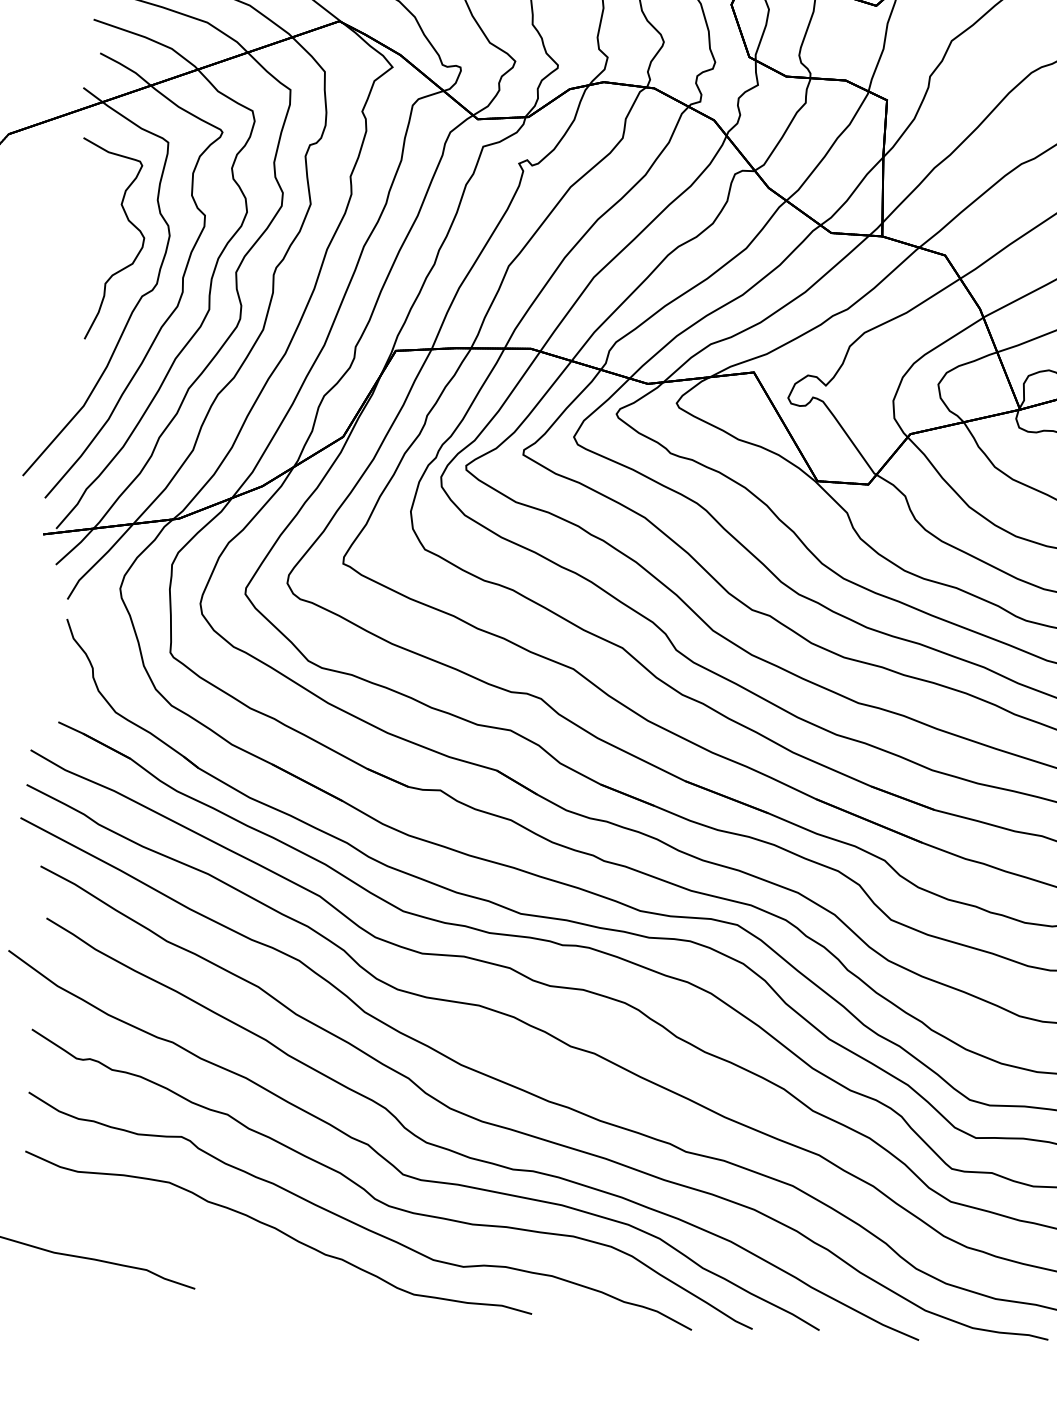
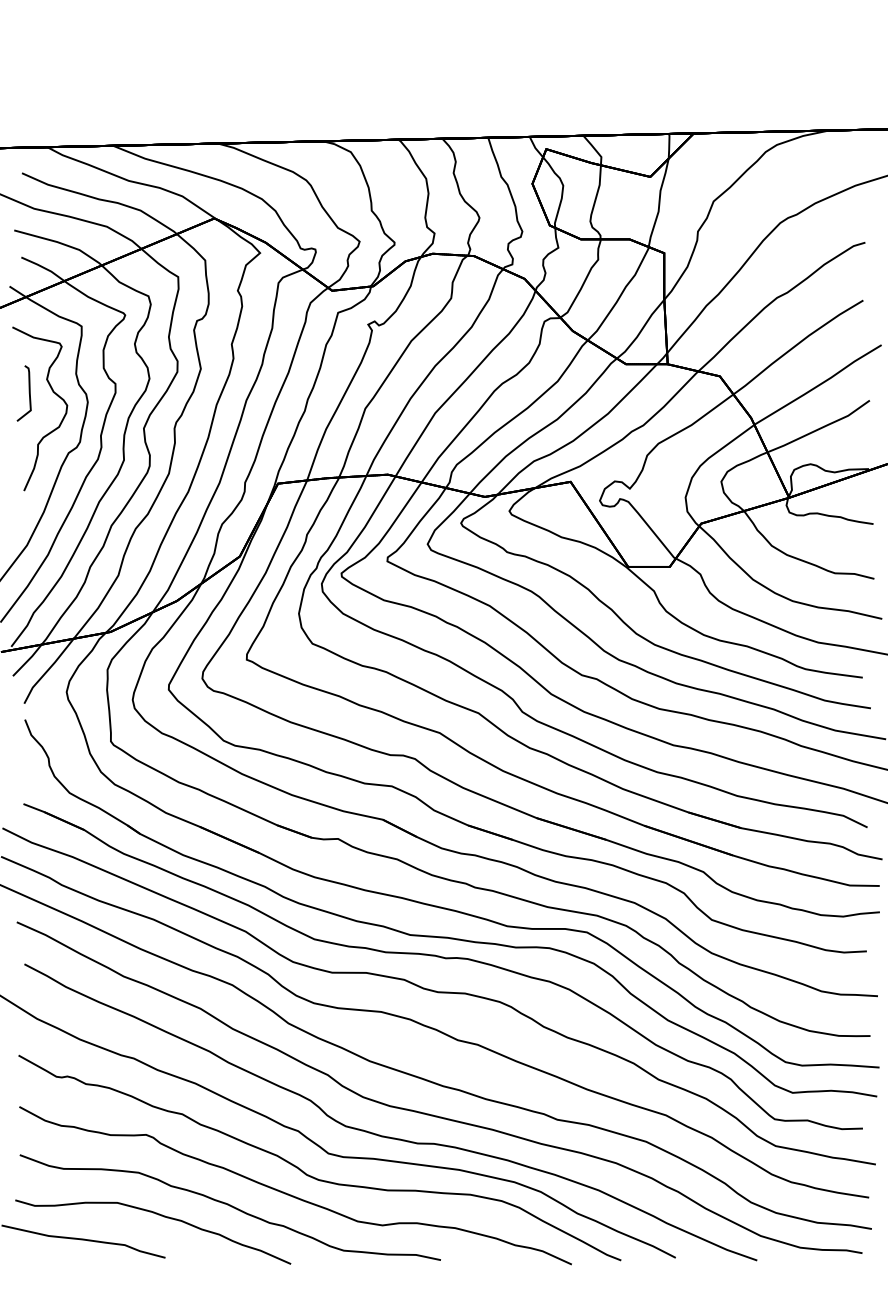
part: (91, 219) -> (23, 393), added
part: (190, 1236) -> (158, 1215), added

